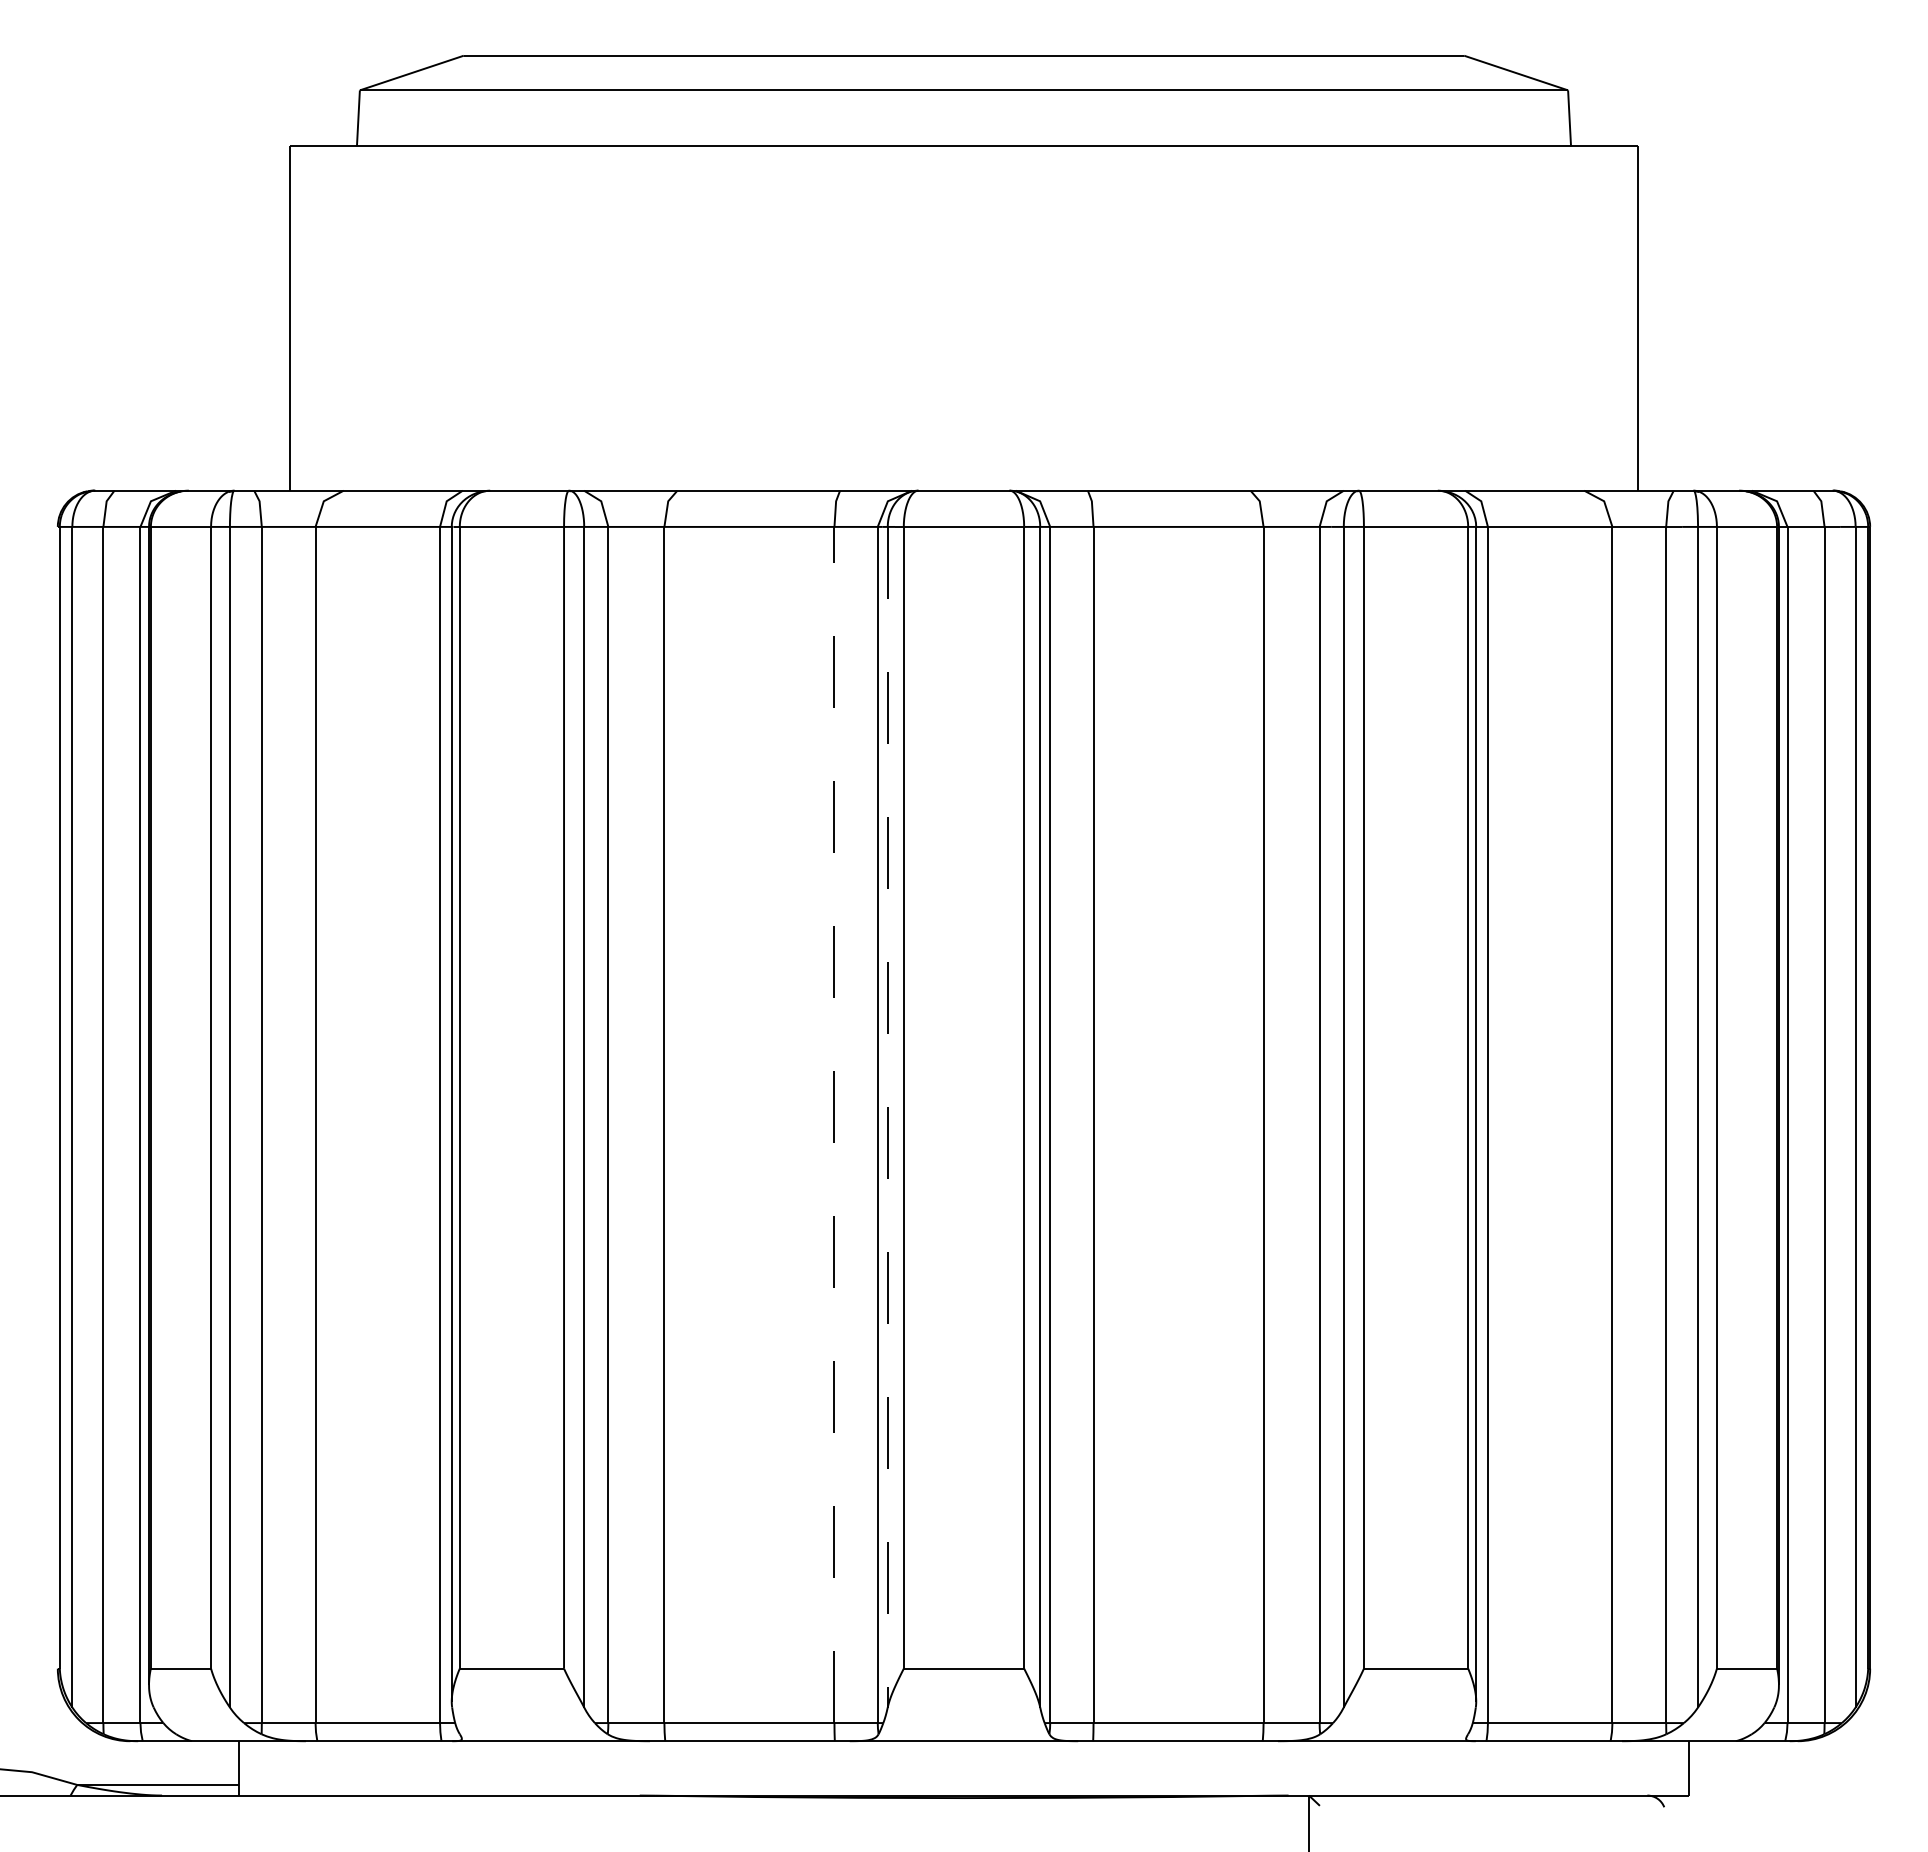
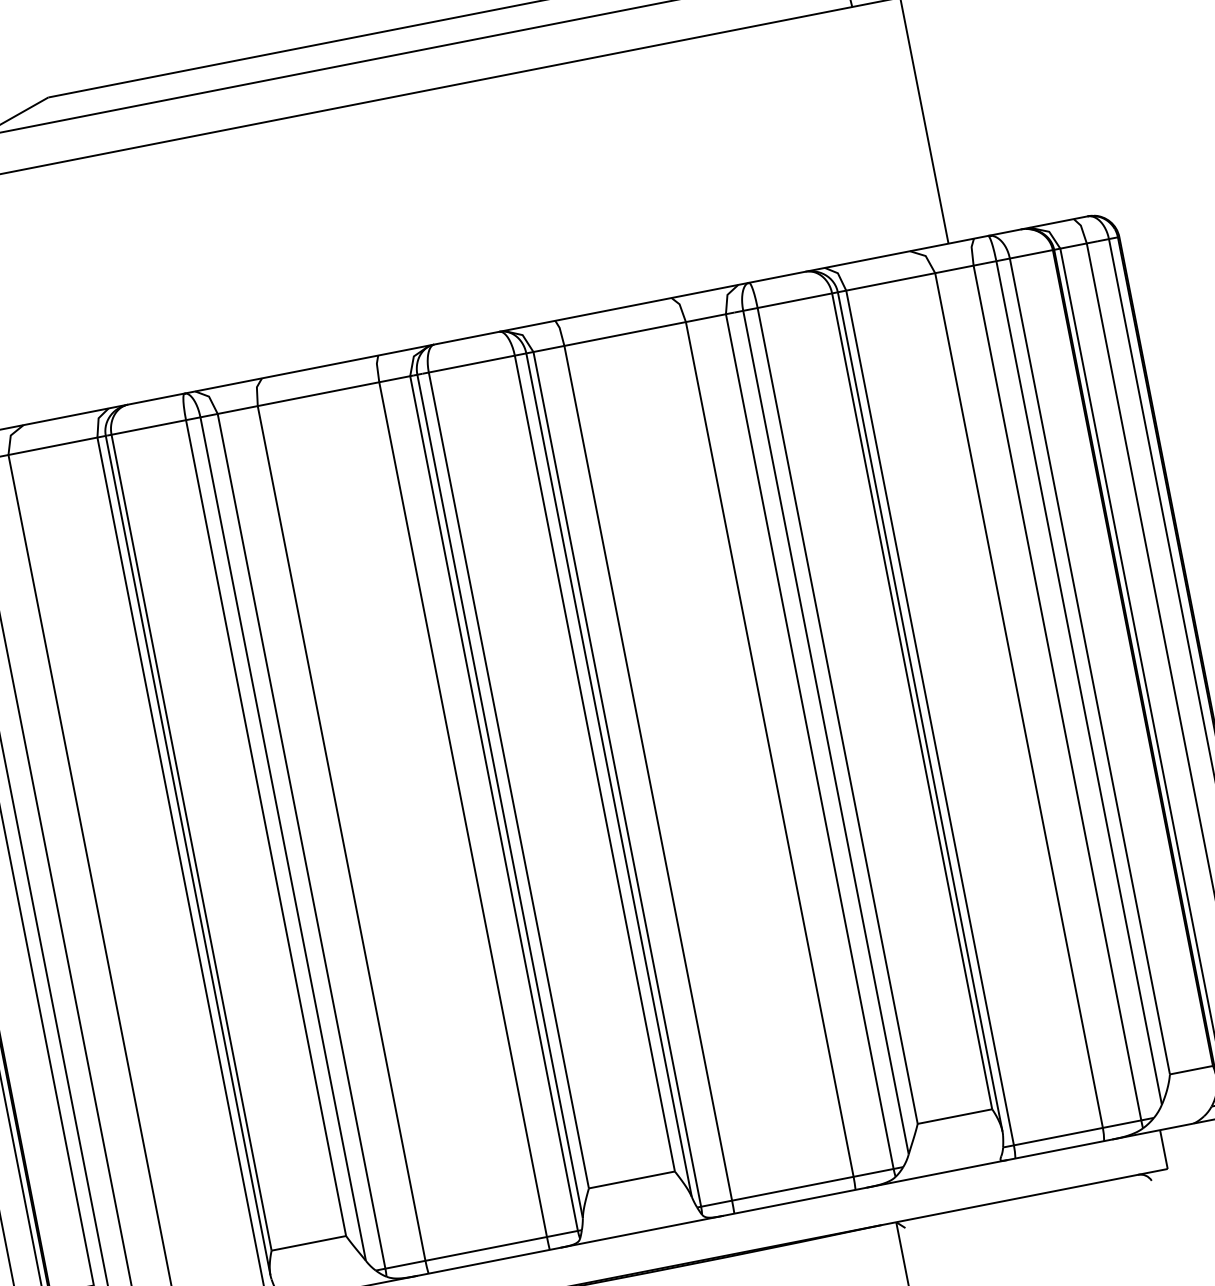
line: (887, 1117) -> (499, 796), dashed -> solid
line: (834, 1124) -> (463, 809), dashed -> solid

